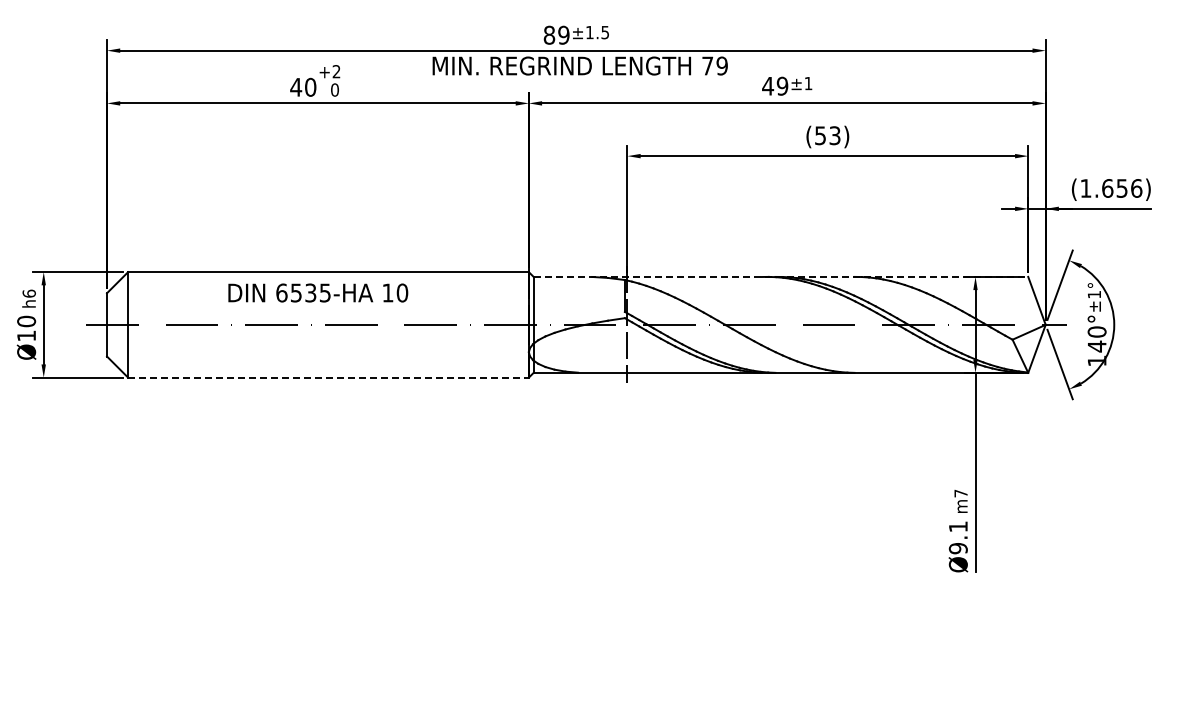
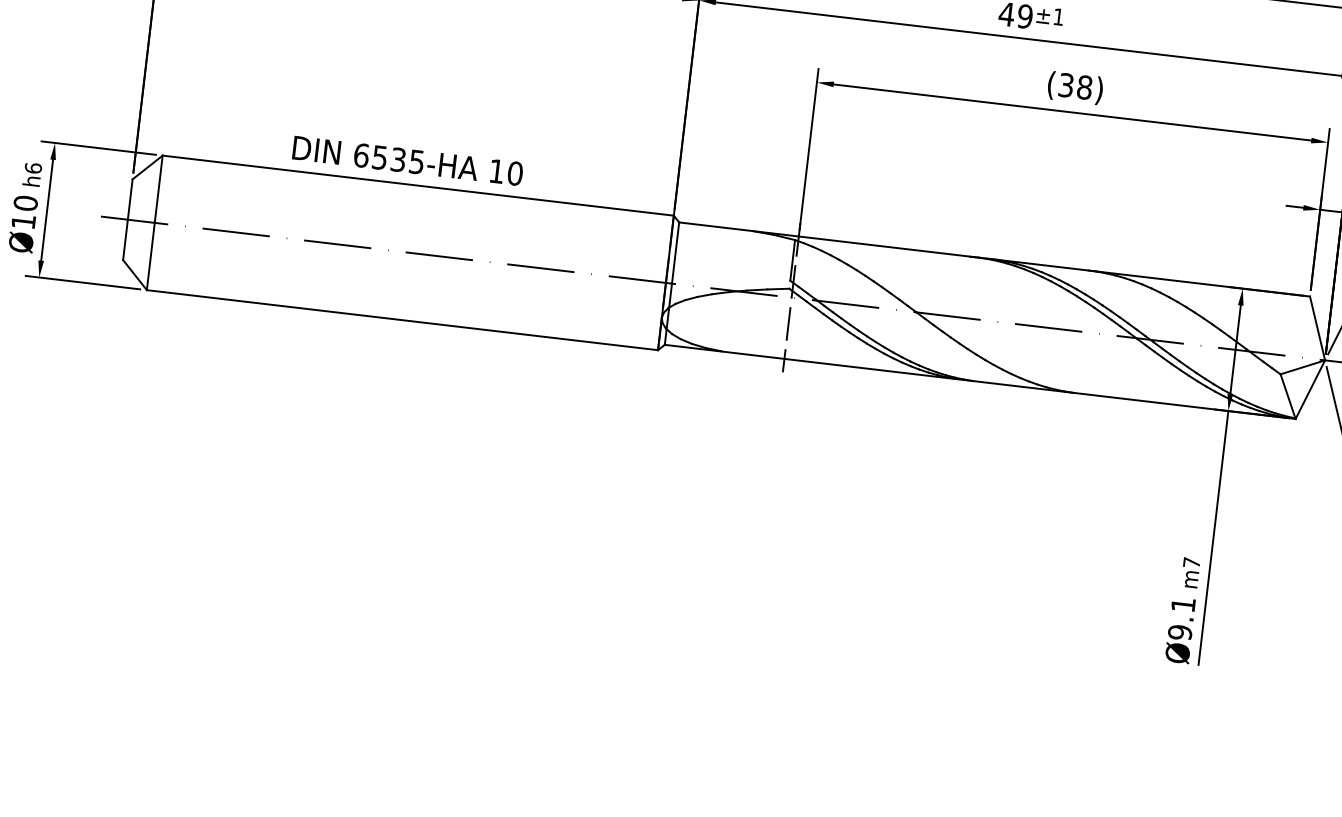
text: (827, 135) -> (1075, 86), (53) -> (38)
line: (781, 276) -> (995, 259), dashed -> solid
text: (318, 292) -> (408, 160), moved
line: (329, 377) -> (403, 320), dashed -> solid

